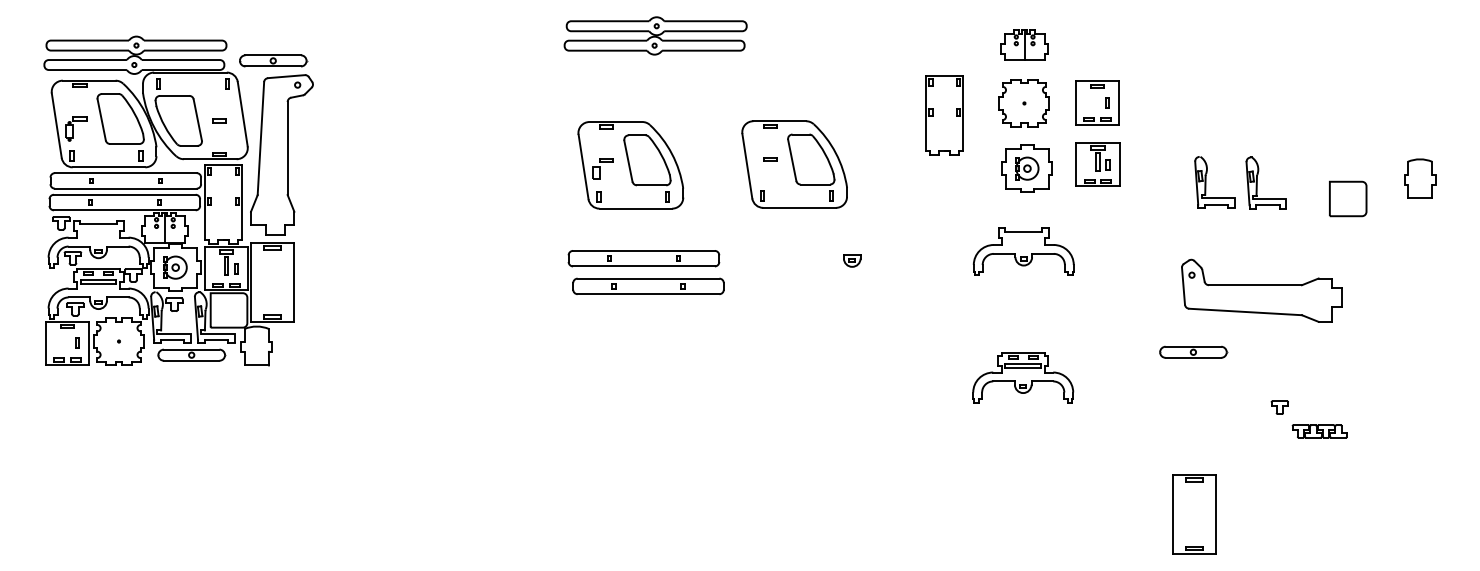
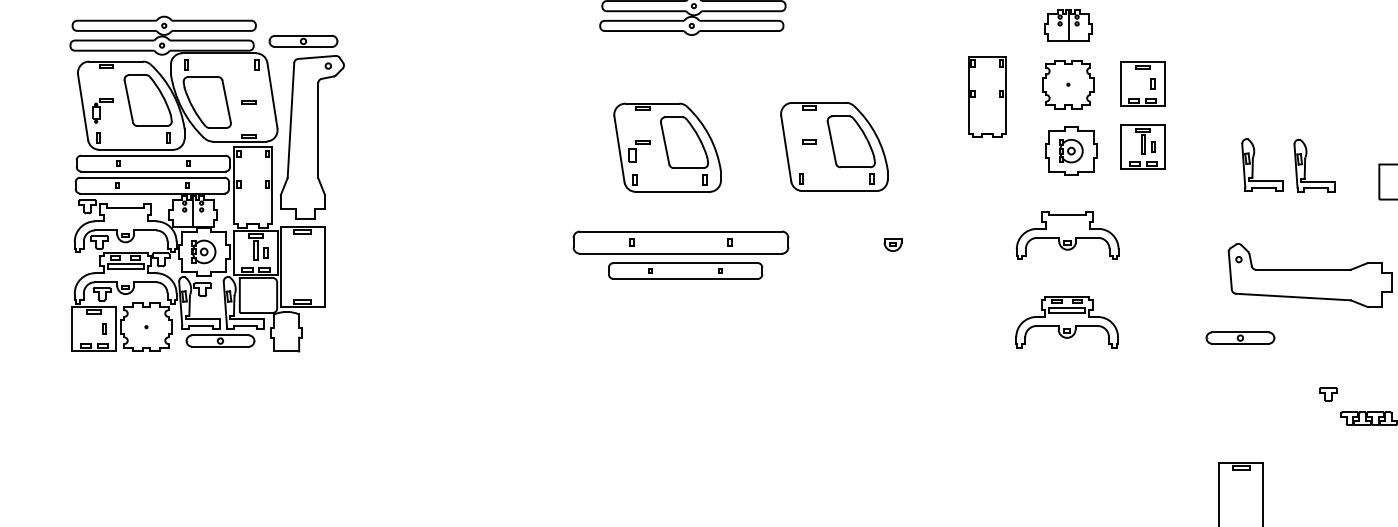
part: (643, 258) -> (680, 242), size x1.4
part: (1023, 377) -> (1067, 322), moved

